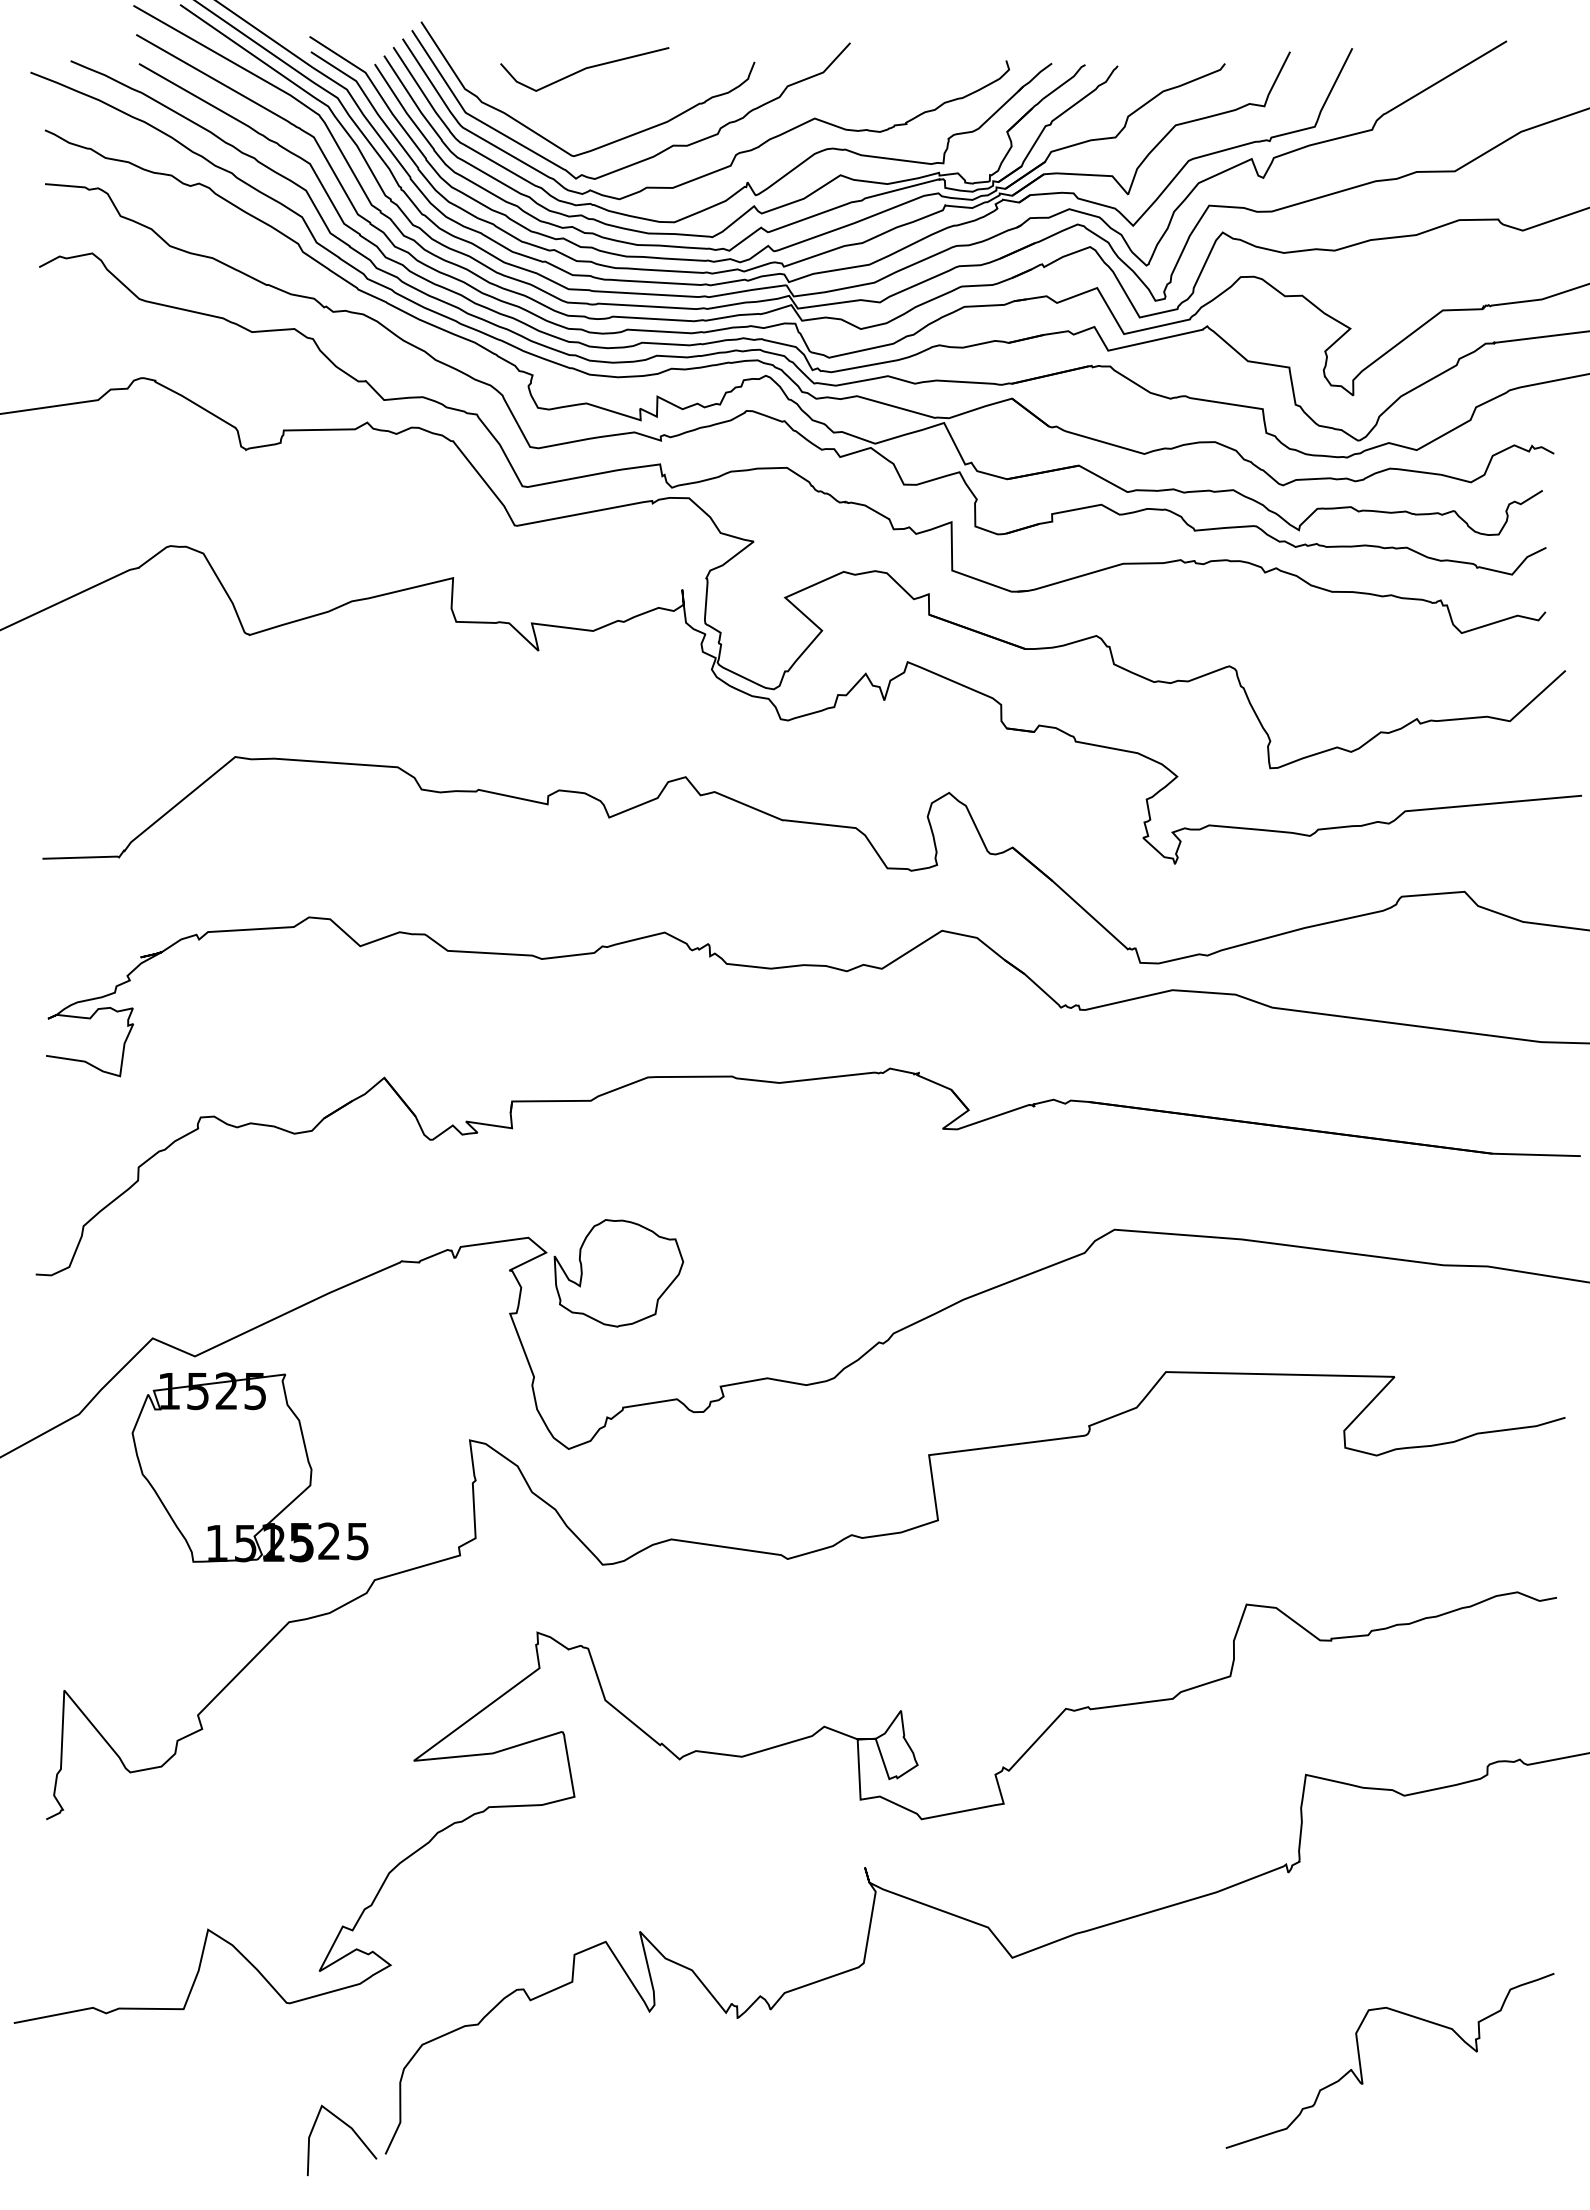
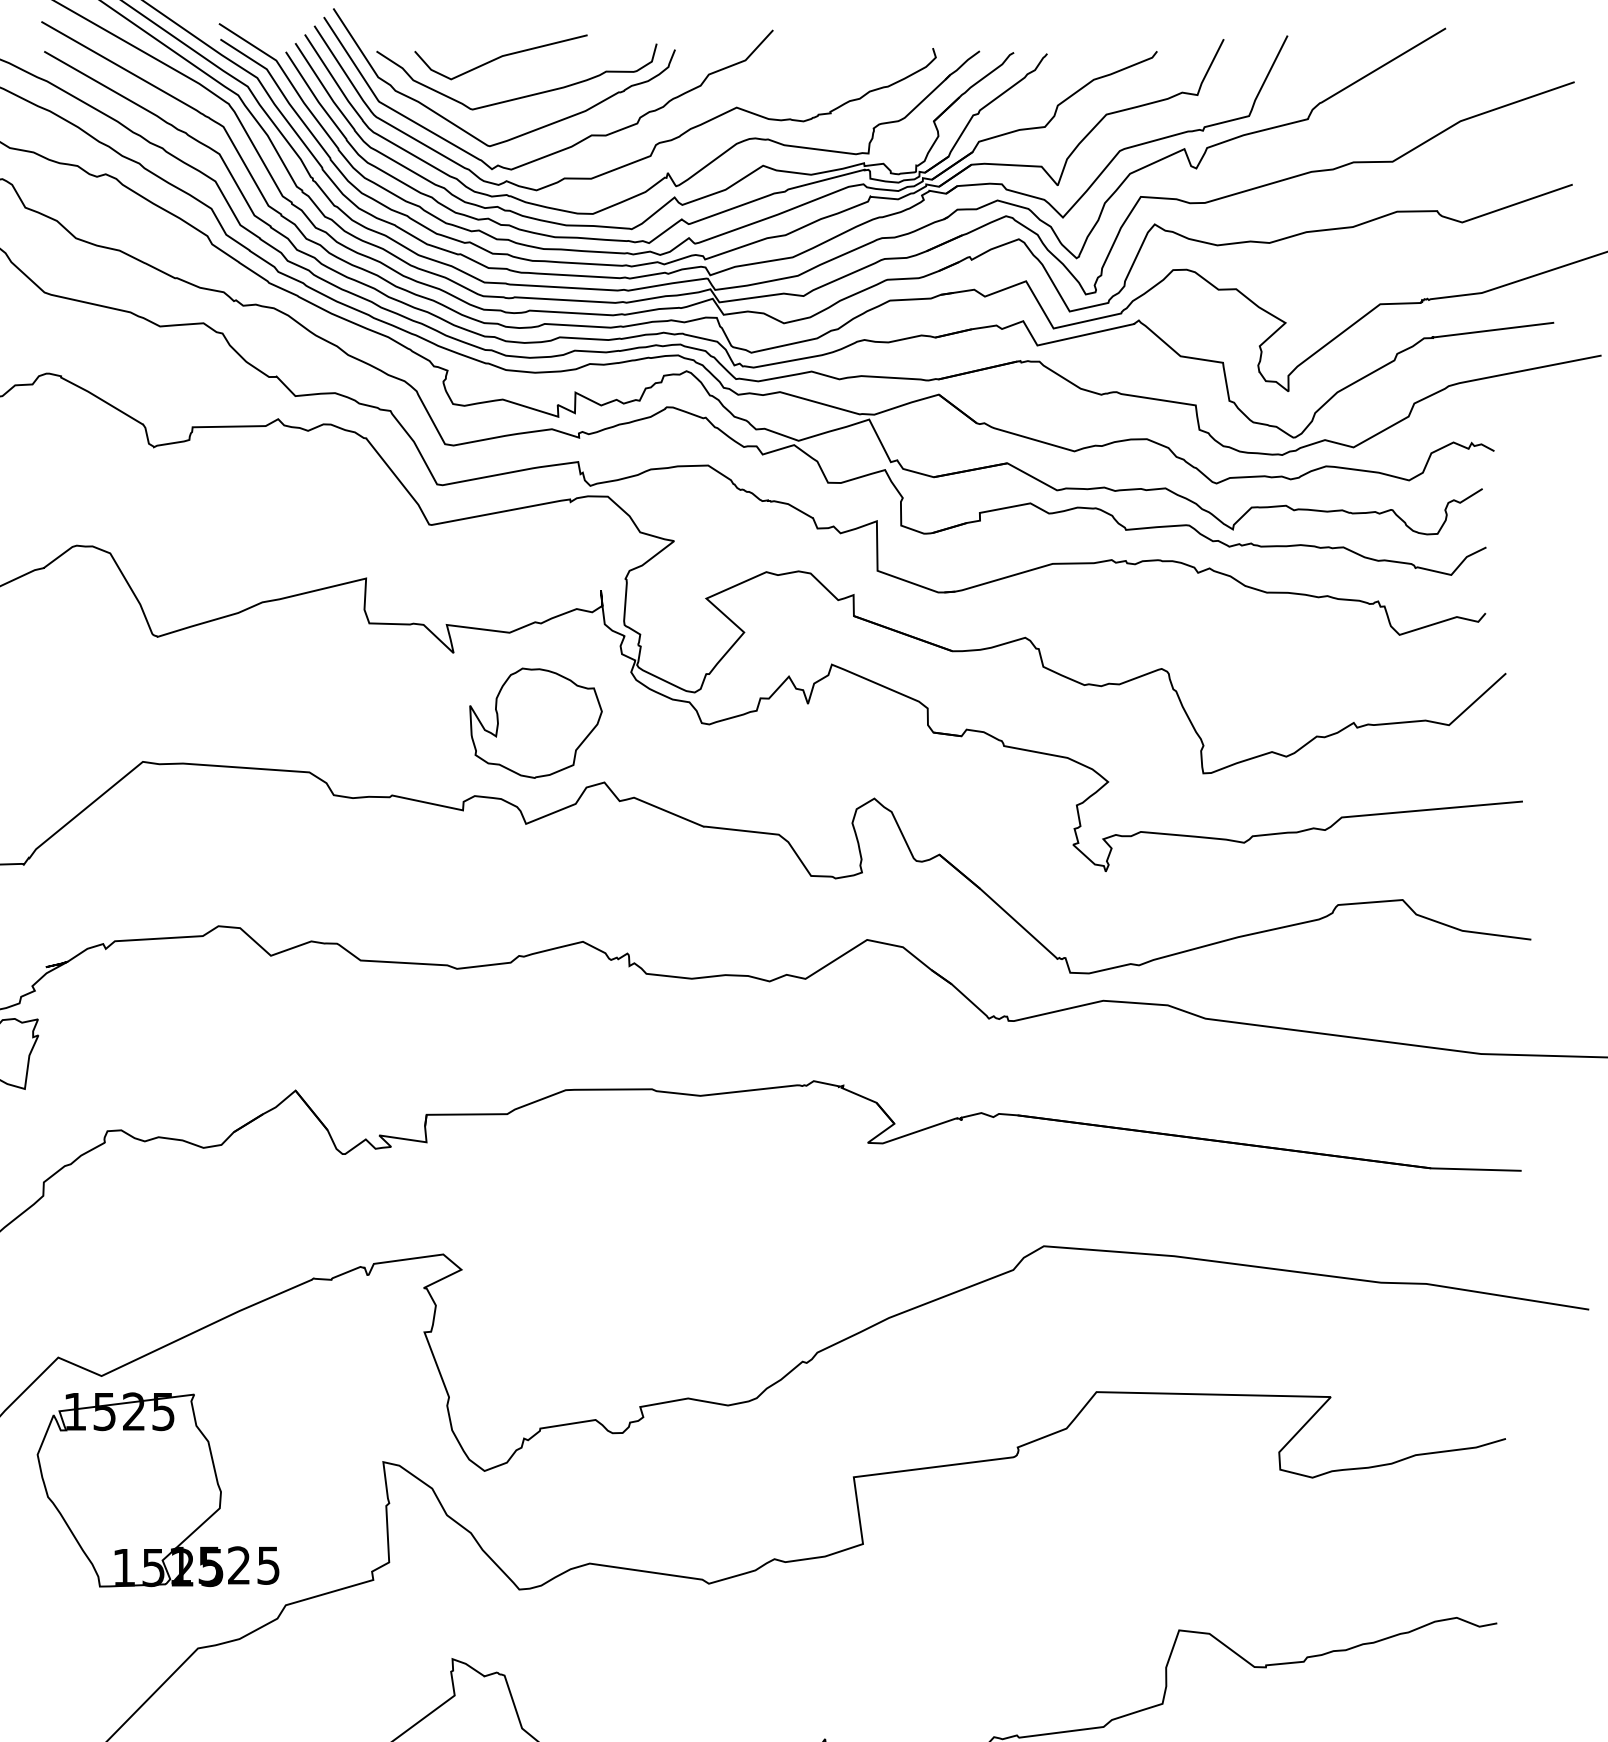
curve: (605, 107) -> (522, 96), added
part: (618, 1273) -> (535, 723), moved

